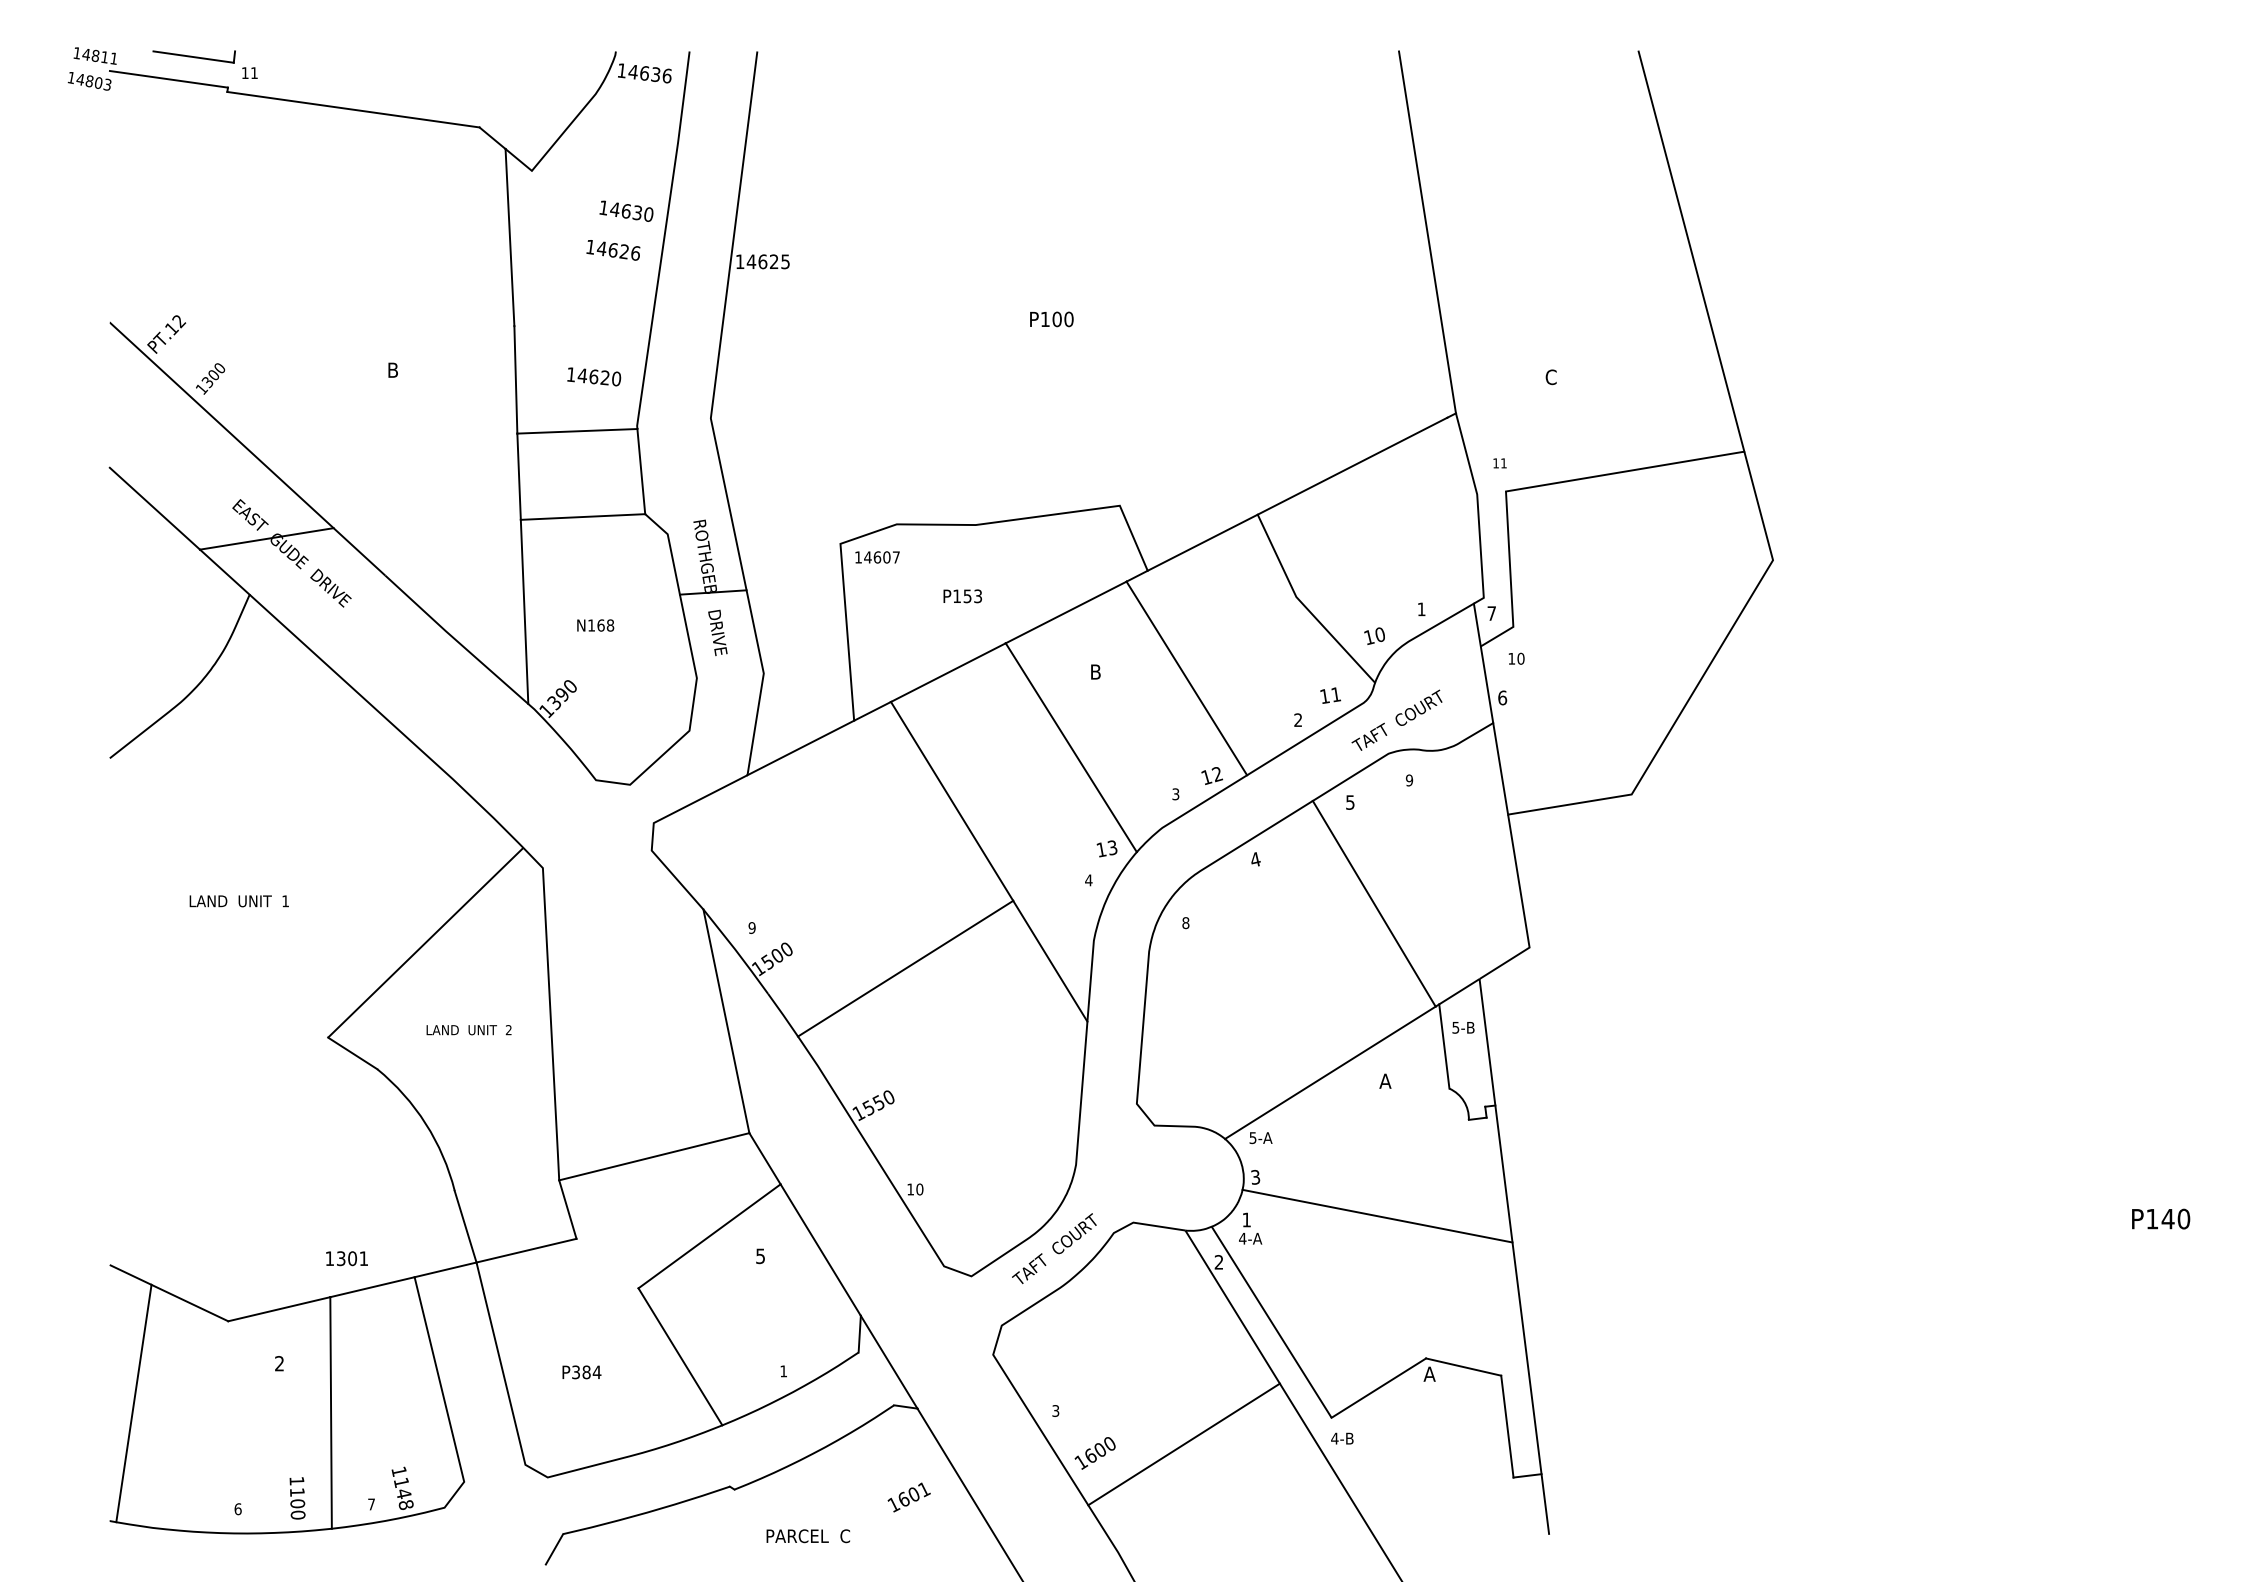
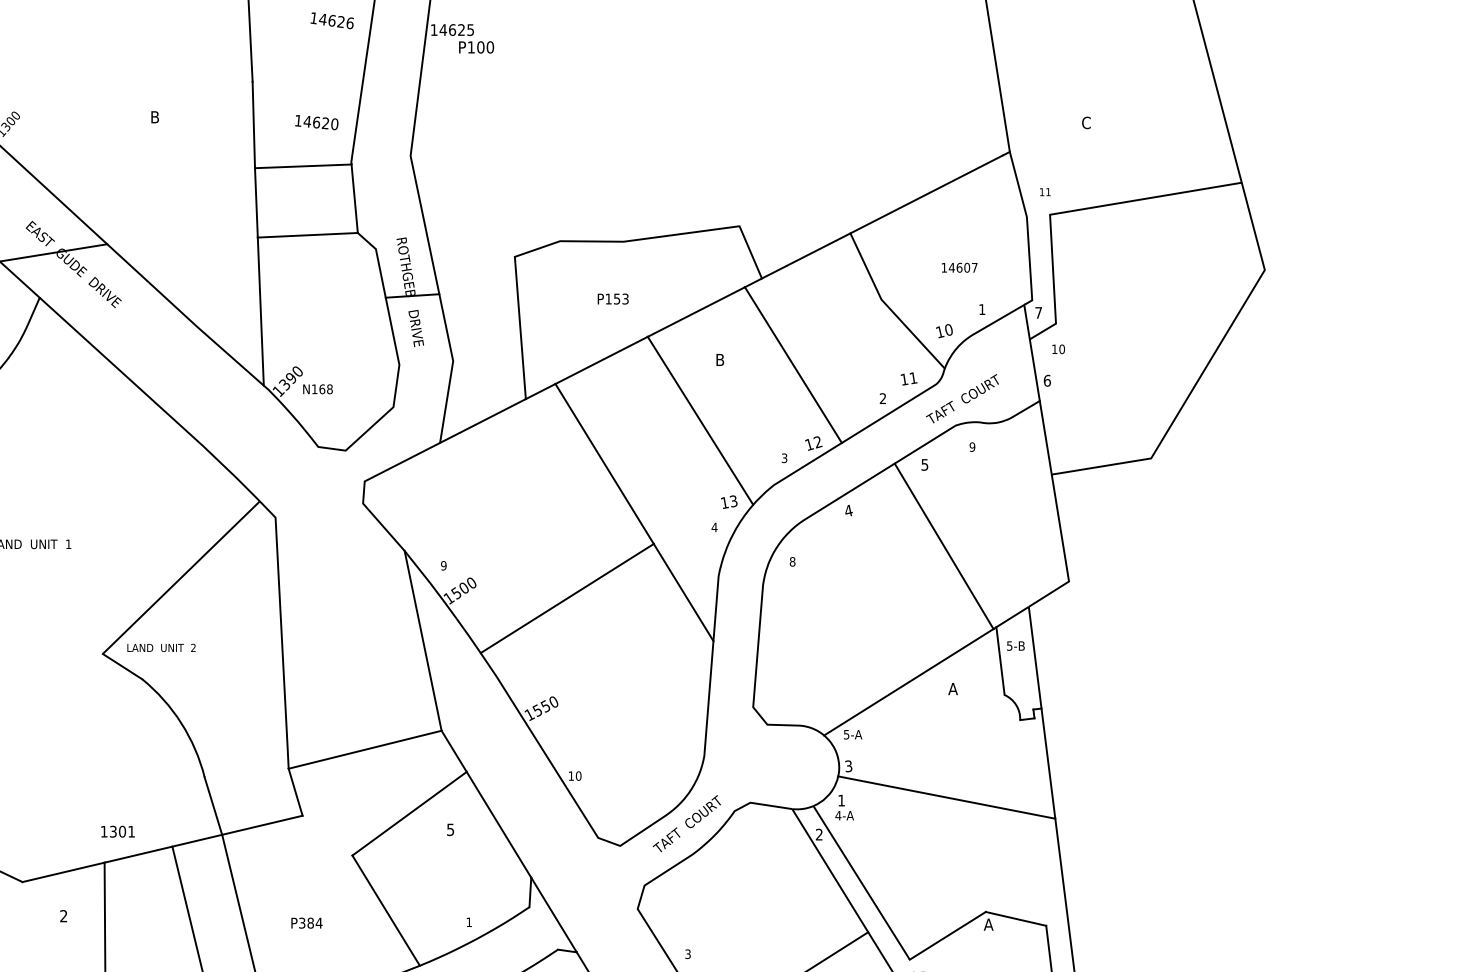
text: (1051, 319) -> (476, 47), moved
text: (877, 557) -> (959, 267), moved
text: (595, 625) -> (317, 389), moved
text: (468, 1030) -> (161, 648), moved

